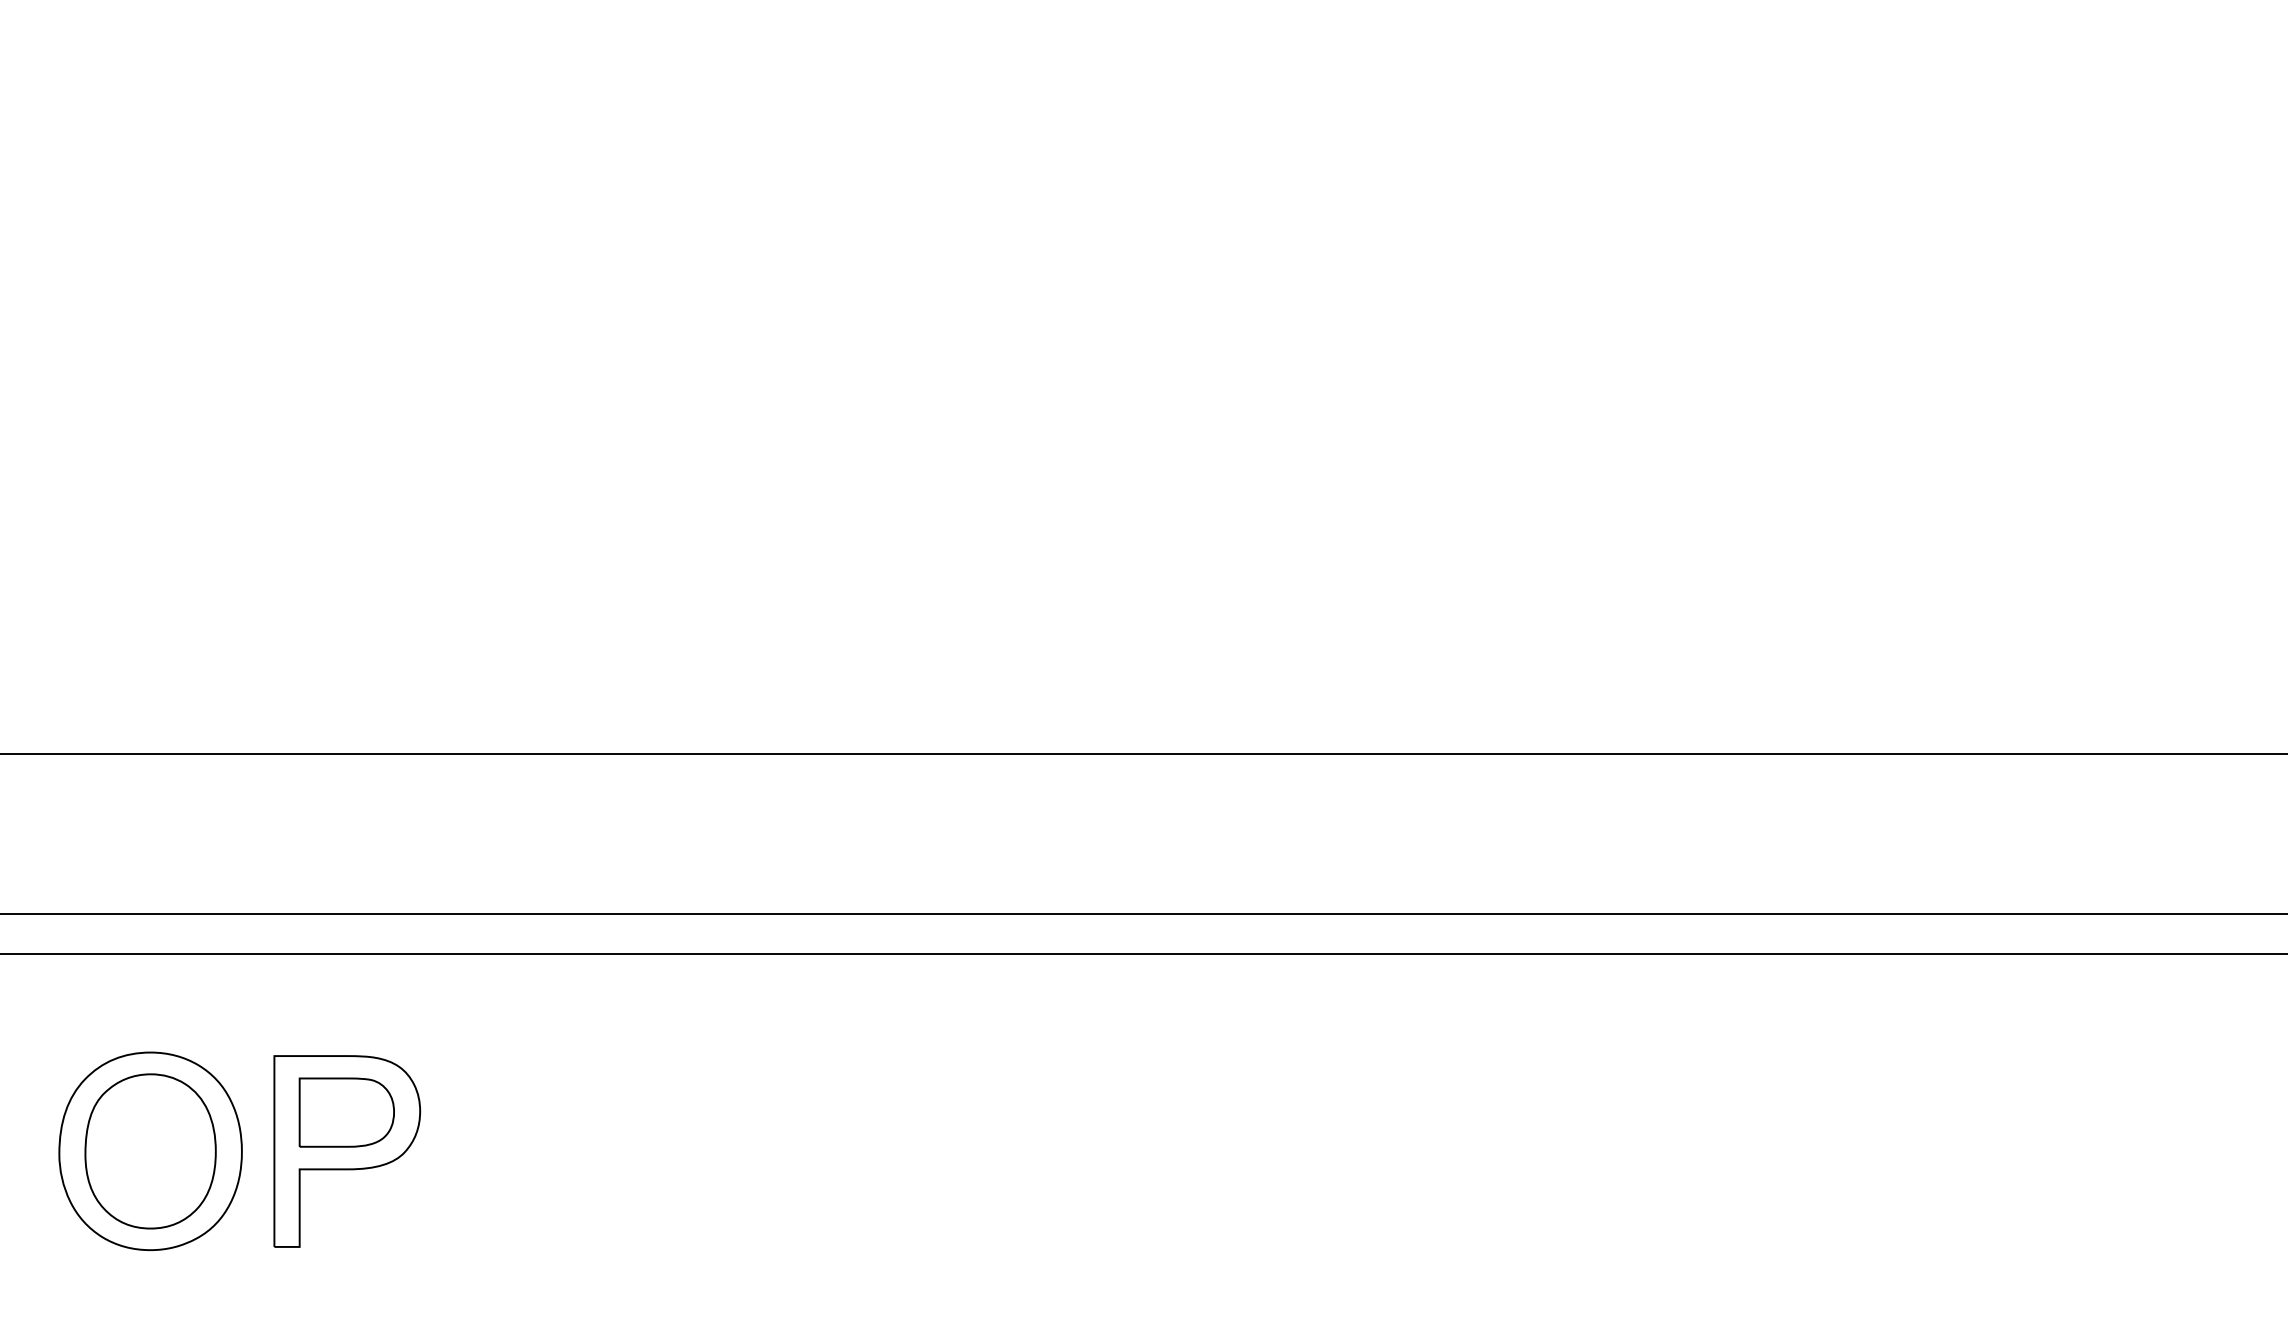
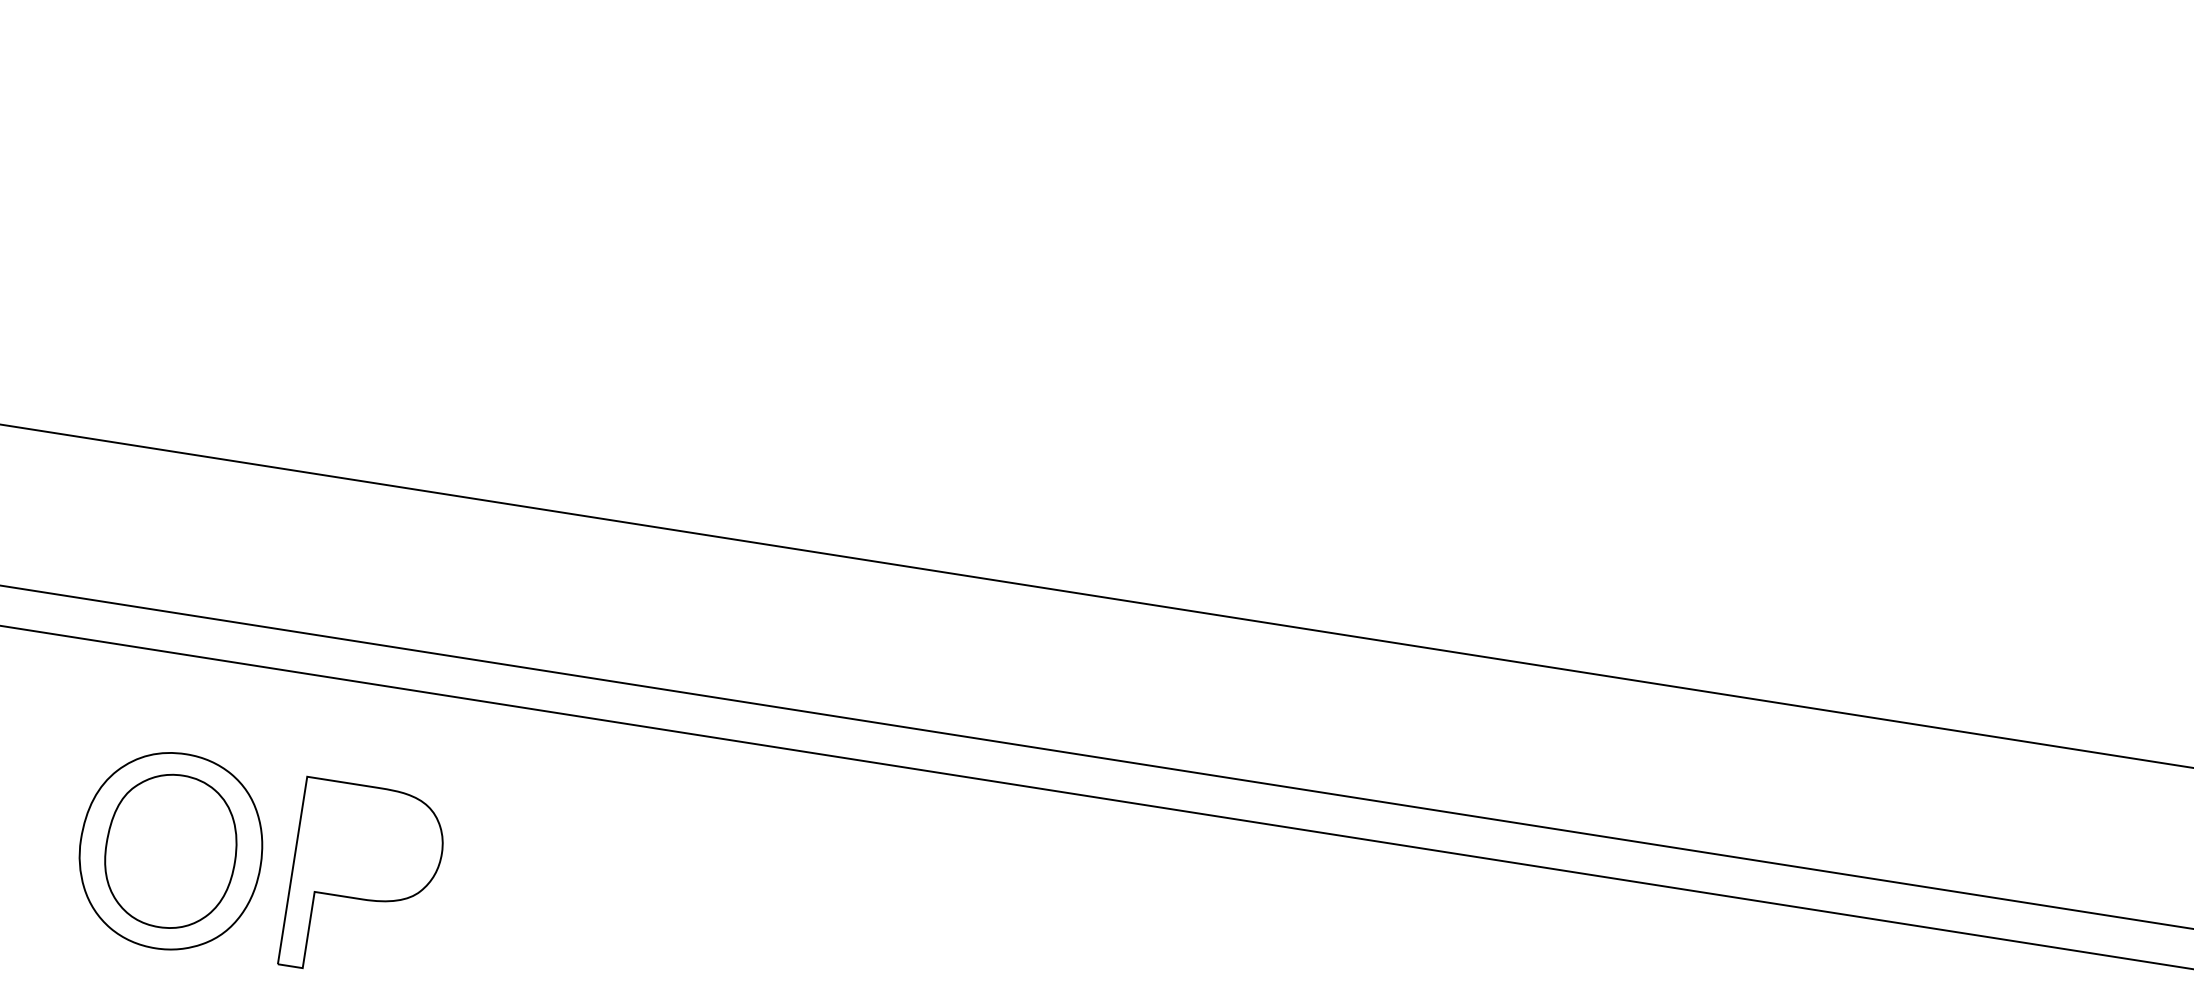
part: (346, 1112) -> (369, 843), removed

